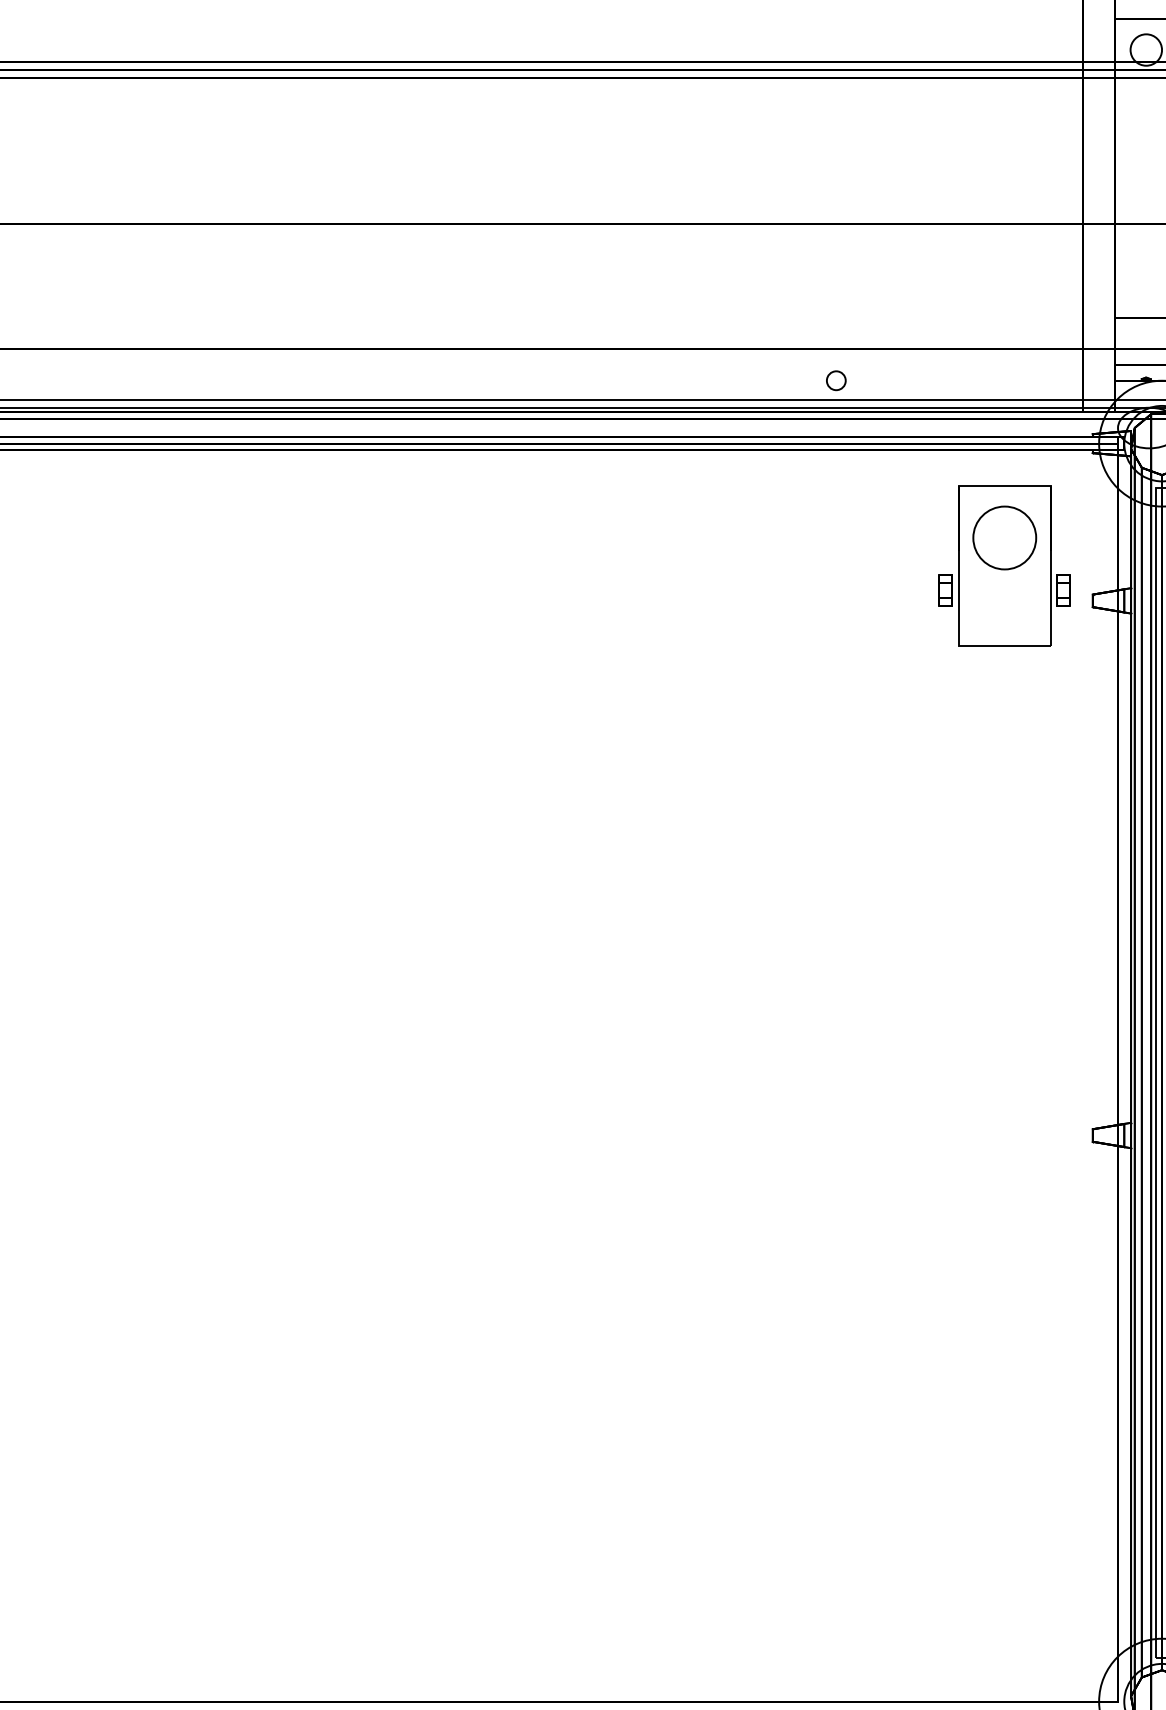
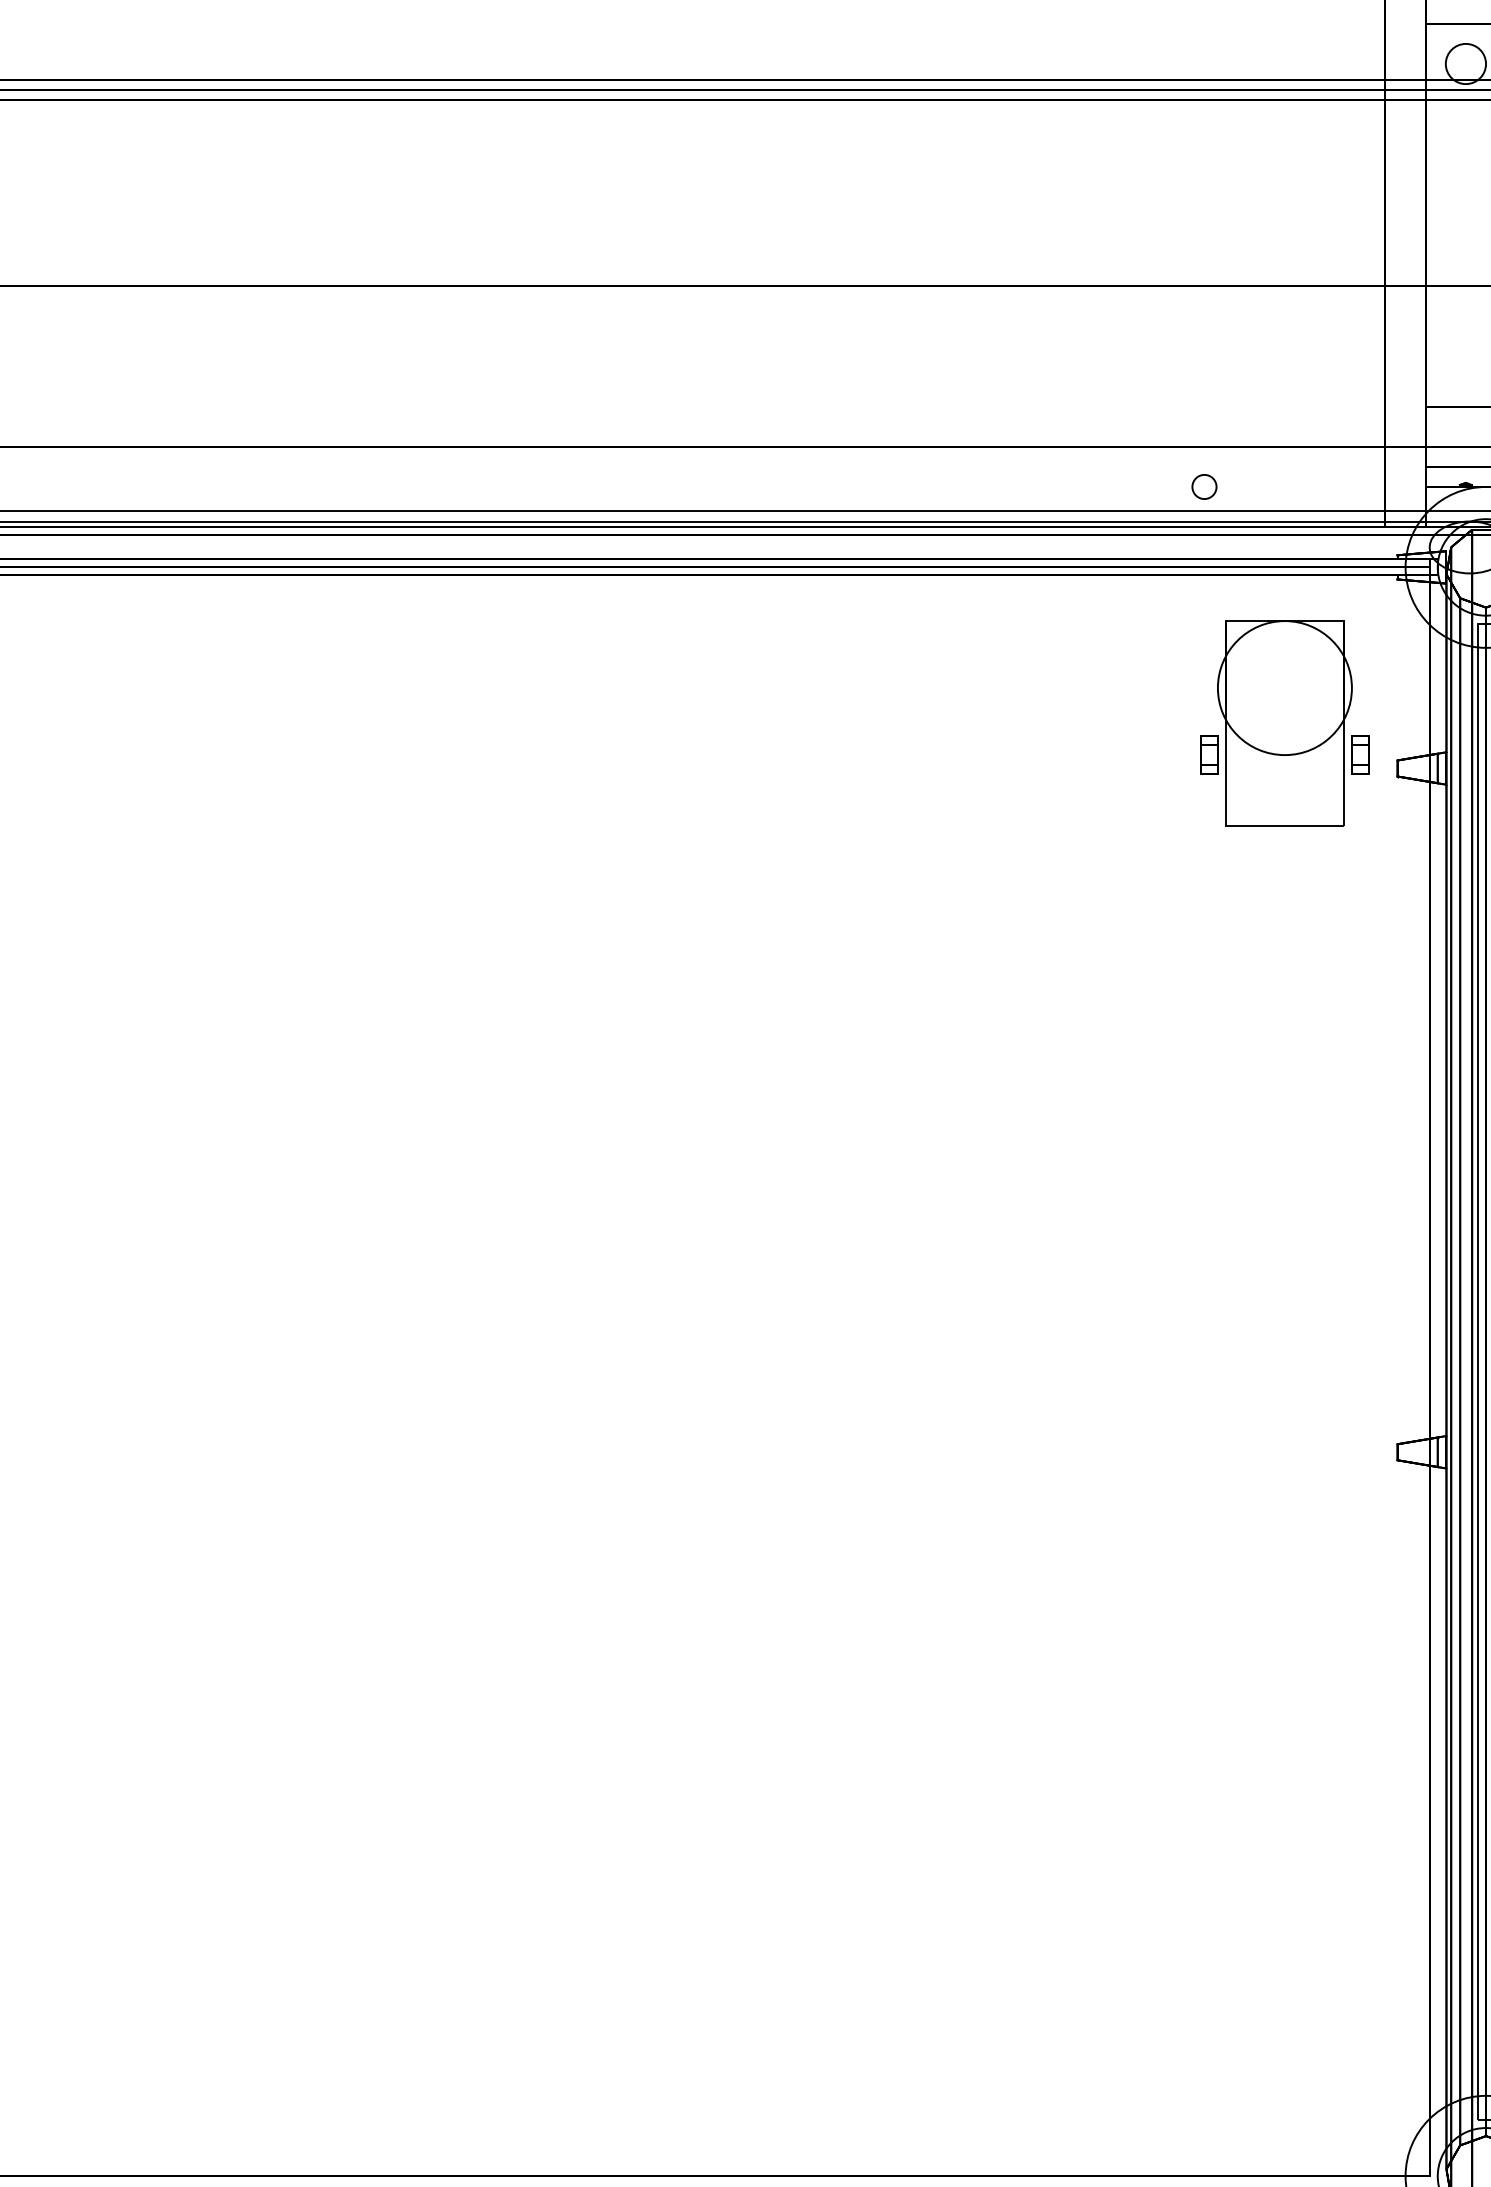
circle: (836, 380) -> (1204, 486), moved
circle: (1004, 538) -> (1284, 688), size x1.67

